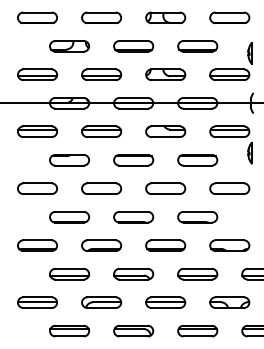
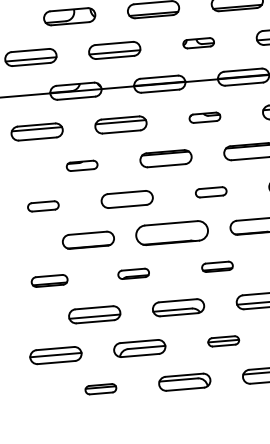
part: (165, 74) -> (198, 43), size x0.6
part: (165, 131) -> (204, 117), size x0.6
part: (69, 160) -> (82, 166), size x0.6
part: (37, 188) -> (43, 206), size x0.6
part: (165, 188) -> (210, 192), size x0.6
part: (133, 217) -> (172, 233), size x1.4
part: (37, 245) -> (49, 280), size x0.7
part: (101, 245) -> (133, 273), size x0.6
part: (165, 245) -> (217, 266), size x0.6
part: (165, 302) -> (223, 341), size x0.6
part: (69, 330) -> (100, 388), size x0.6

